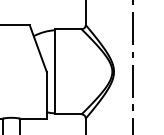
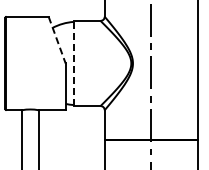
line: (38, 48) -> (57, 40), solid -> dashed
line: (54, 71) -> (73, 63), solid -> dashed

